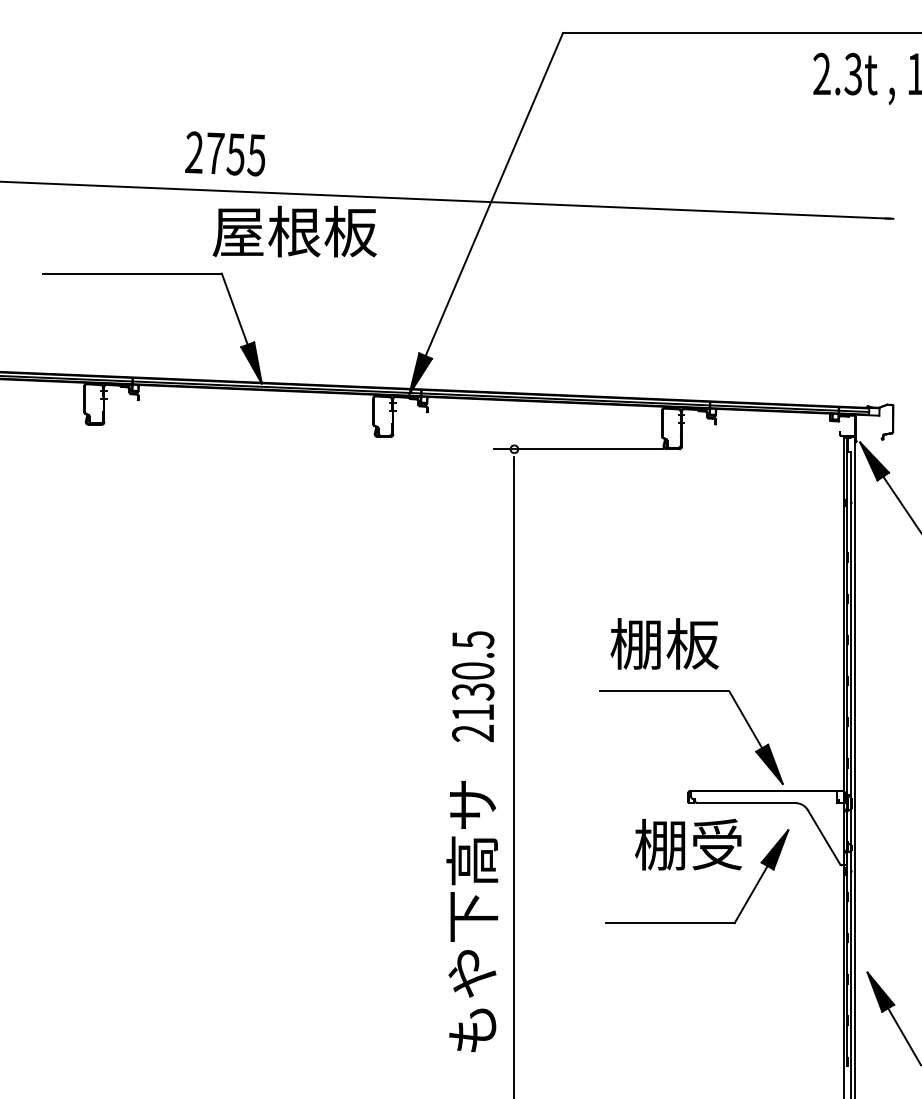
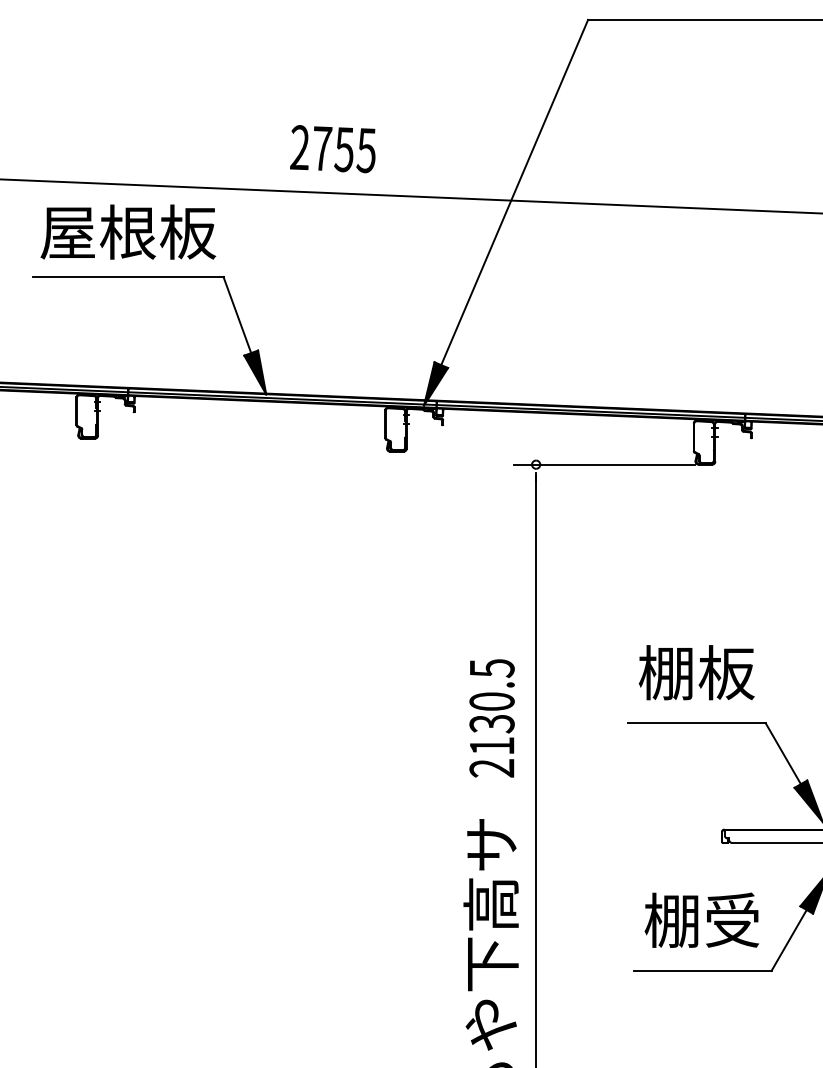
text: (224, 153) -> (332, 148), moved
text: (294, 231) -> (128, 232), moved
text: (688, 844) -> (701, 920), moved

